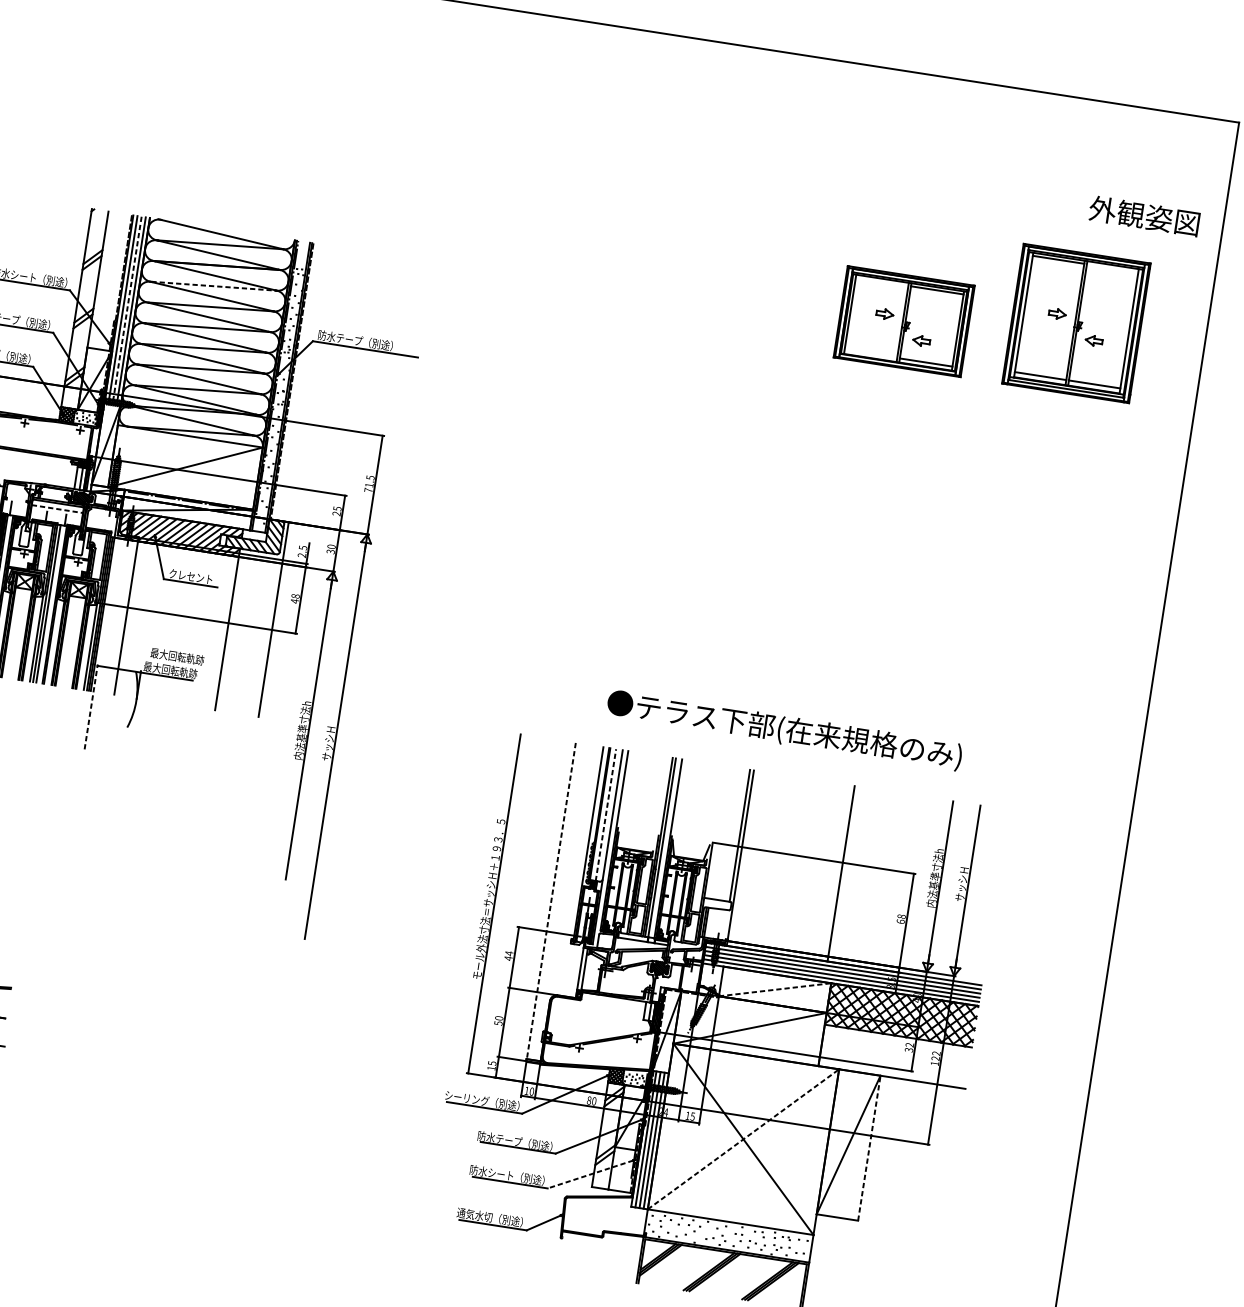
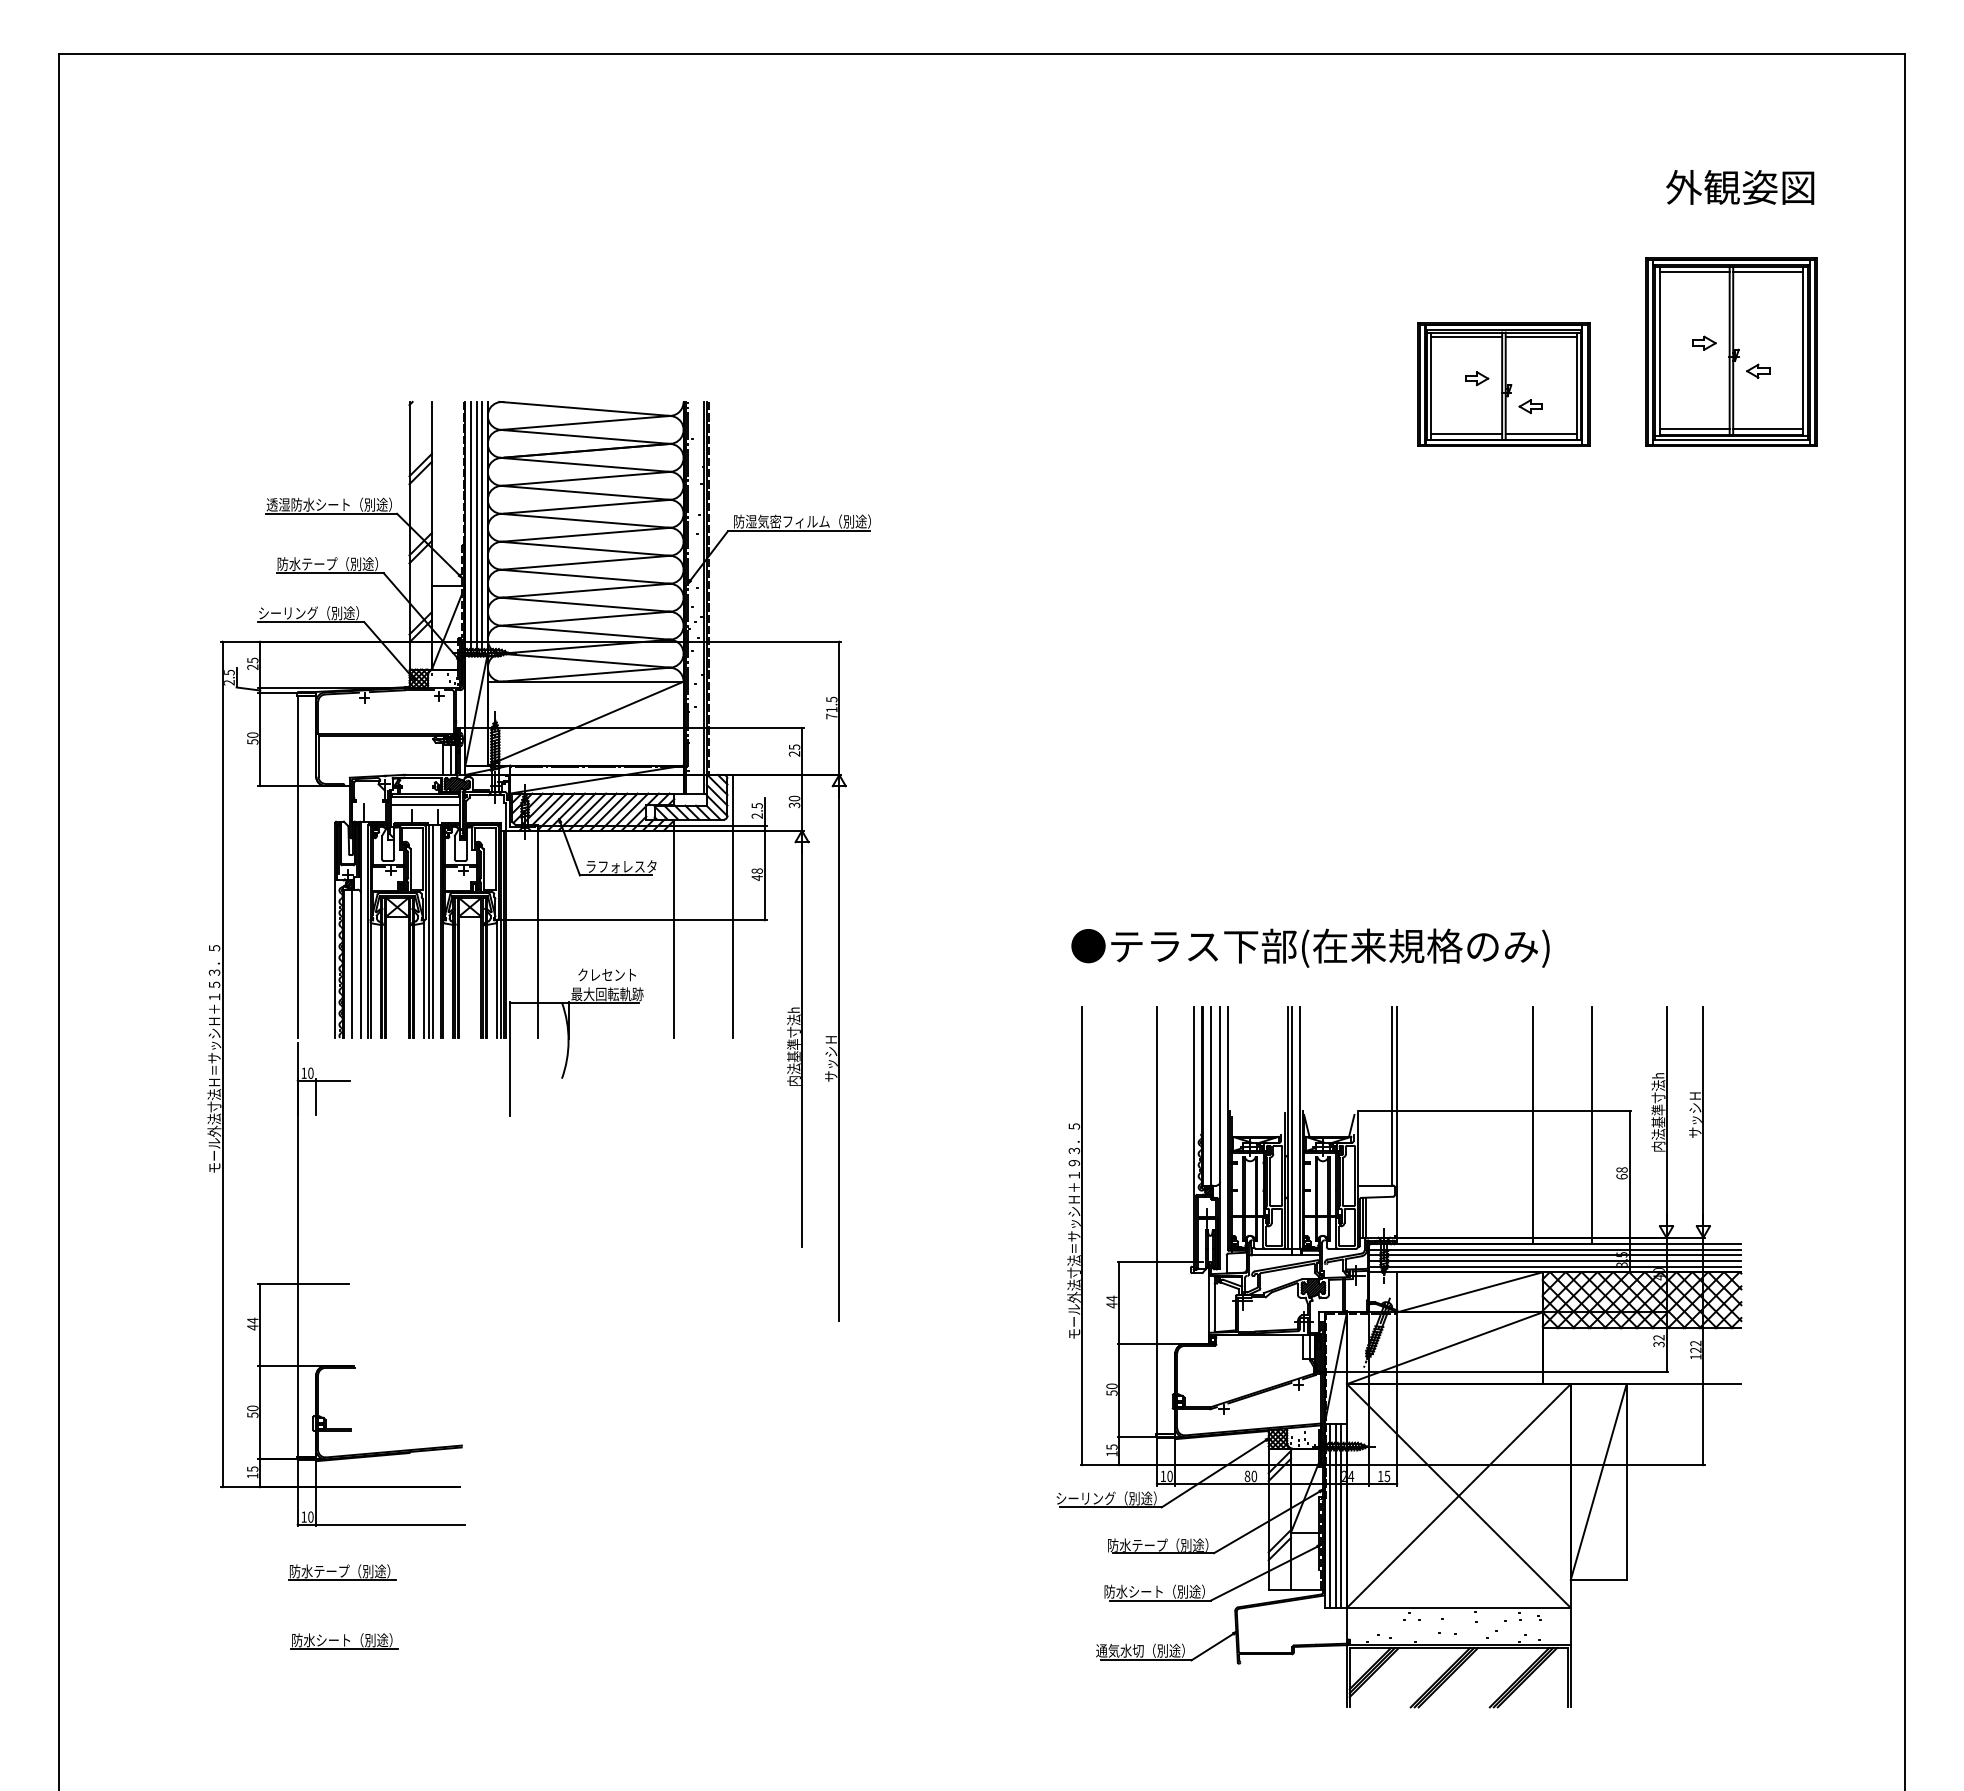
text: (1144, 216) -> (1740, 187), moved
line: (1112, 268) -> (1767, 271), added
line: (882, 281) -> (1466, 336), added
line: (214, 286) -> (587, 478), dashed -> solid
line: (127, 309) -> (476, 527), dashed -> solid
text: (372, 343) -> (807, 521), 防水テープ（別途） -> 防湿気密フィルム（別途）
line: (870, 354) -> (1466, 434), added
line: (57, 508) -> (425, 804), dashed -> solid
text: (195, 577) -> (621, 866), クレセント -> ラフォレスタ
text: (177, 656) -> (613, 974), 最大回転軌跡 -> クレセント
line: (91, 706) -> (510, 1058), dashed -> solid
text: (784, 729) -> (1310, 947), moved
line: (606, 814) -> (1211, 1095), dashed -> solid
line: (884, 880) -> (1592, 1125), added
line: (551, 900) -> (1156, 1220), dashed -> solid
line: (775, 989) -> (1470, 1292), dashed -> solid
line: (744, 1139) -> (1459, 1495), dashed -> solid
line: (869, 1148) -> (1626, 1482), dashed -> solid
line: (589, 1174) -> (1263, 1573), dashed -> solid

